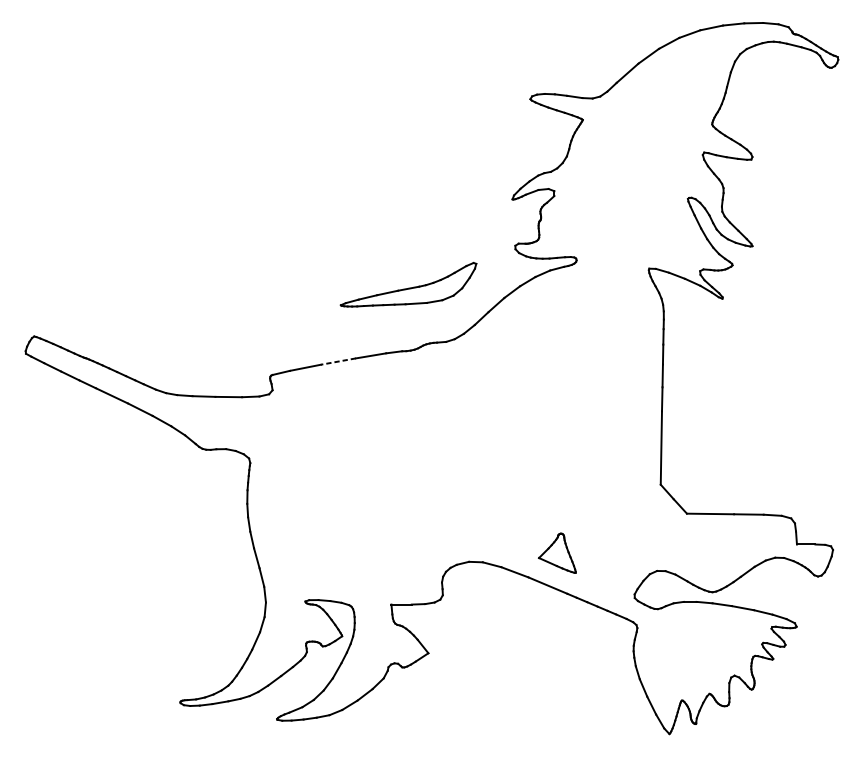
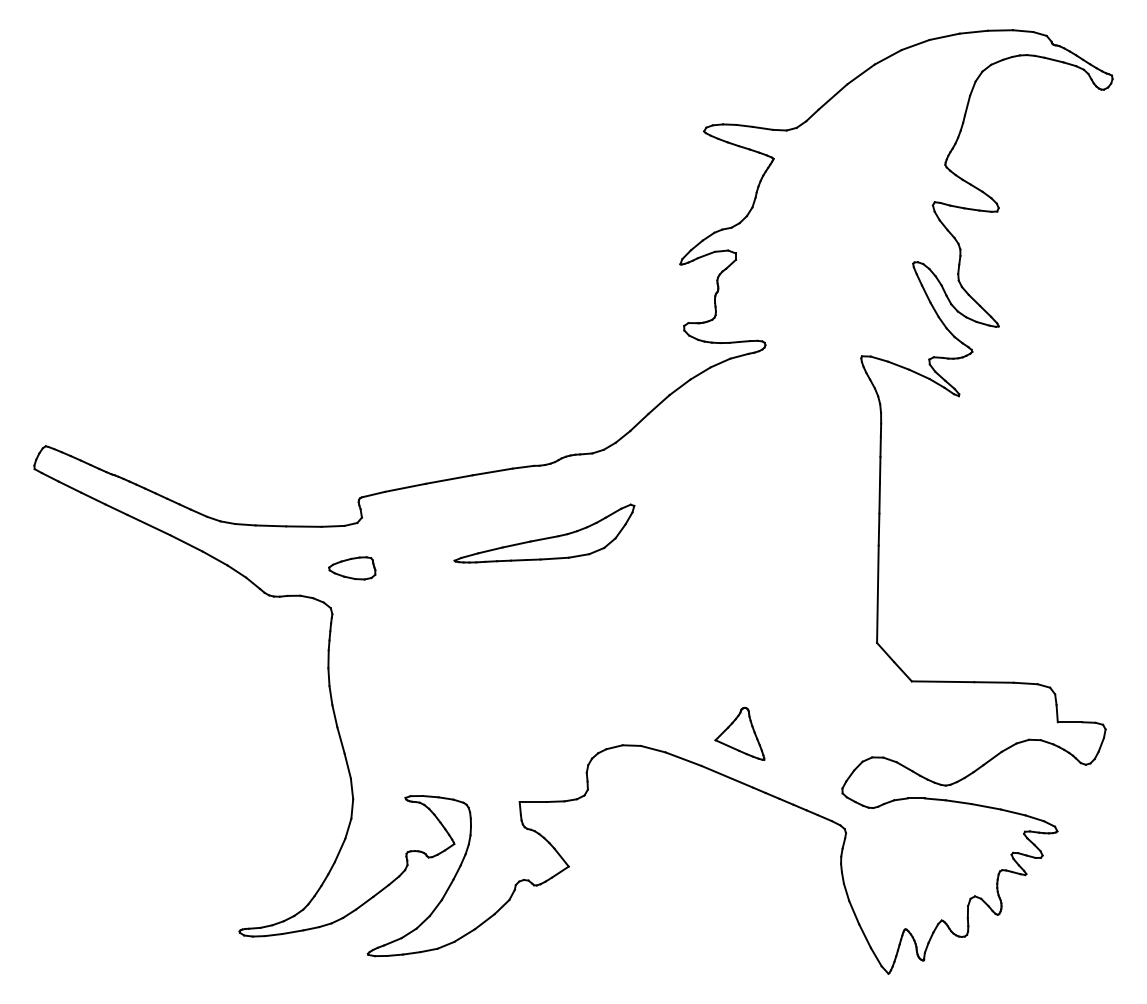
part: (408, 284) -> (544, 533), moved
line: (338, 361) -> (449, 479), dashed -> solid
part: (265, 428) -> (352, 568), added

